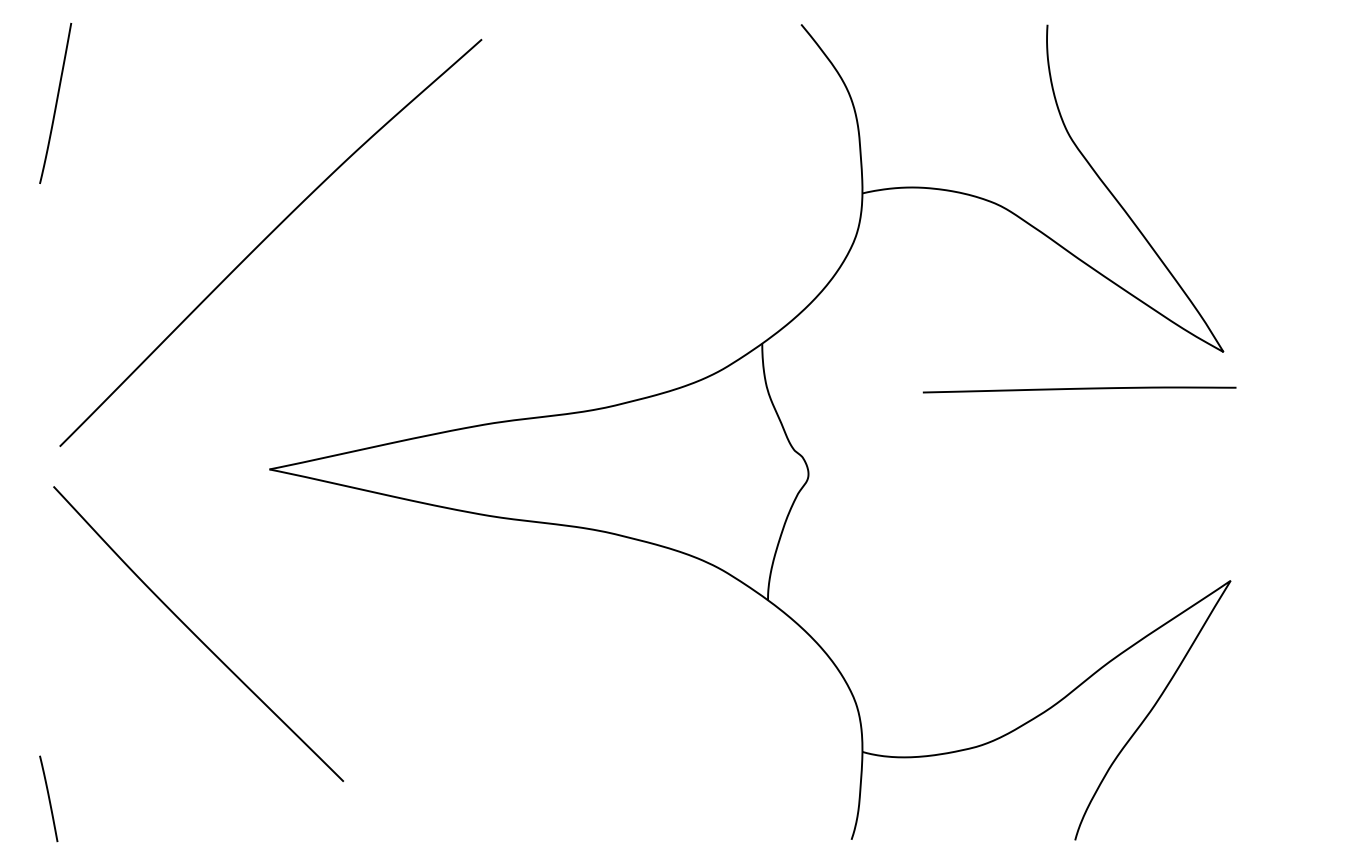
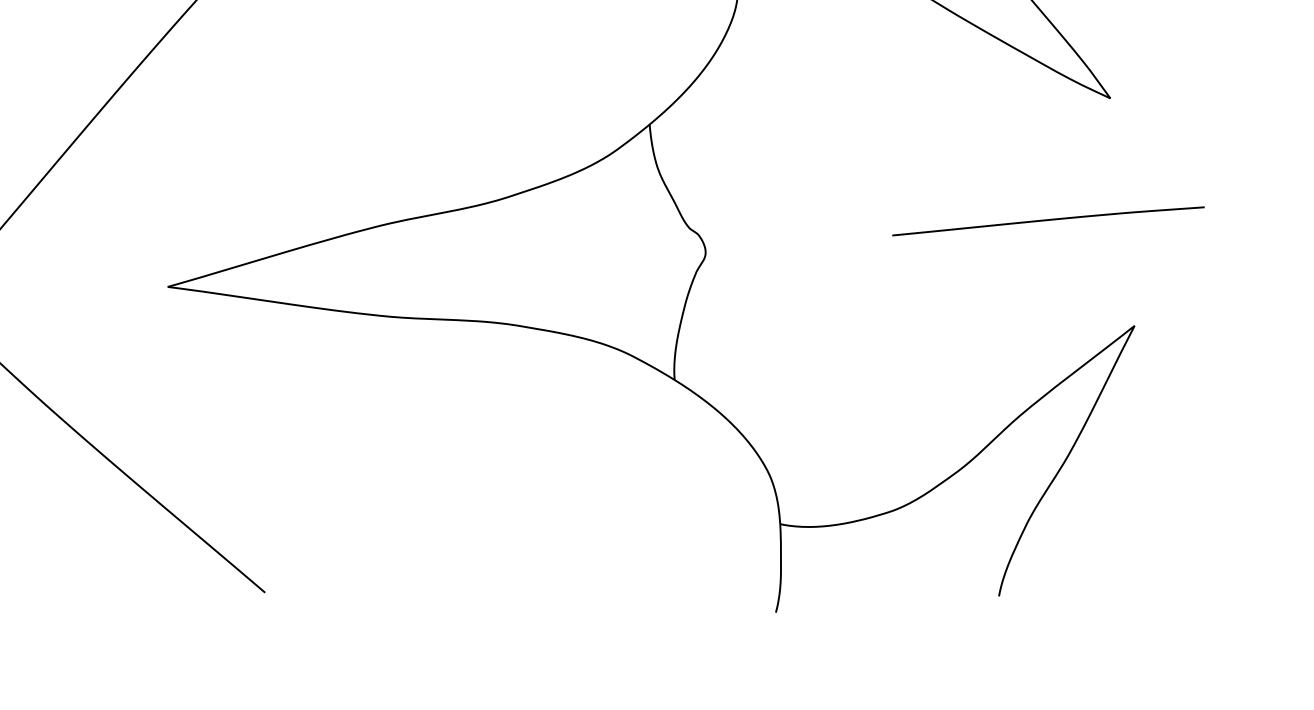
curve: (1079, 389) -> (1048, 220), moved

